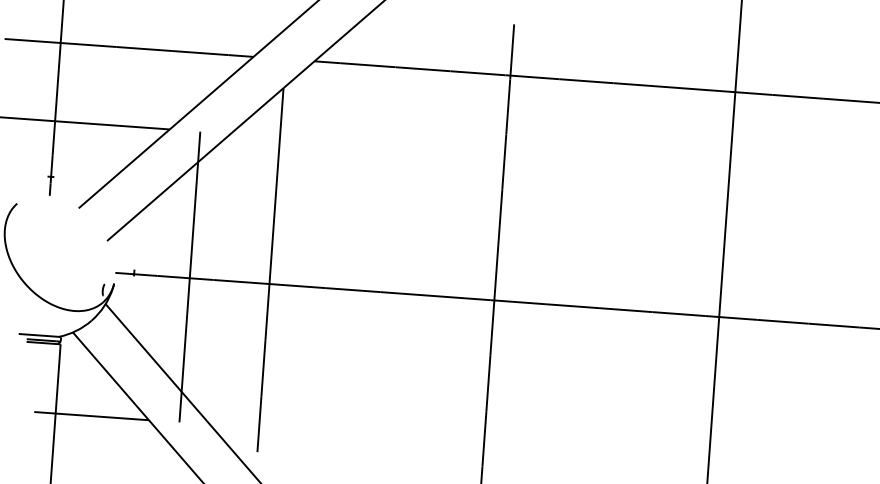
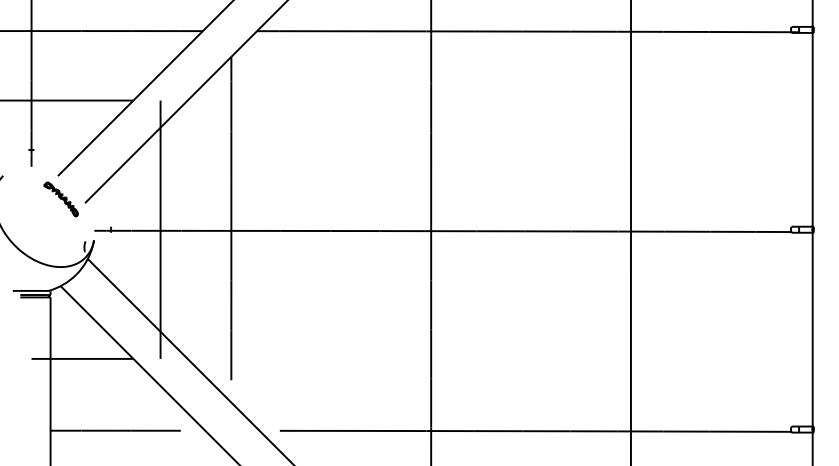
part: (79, 234) -> (60, 199), added

